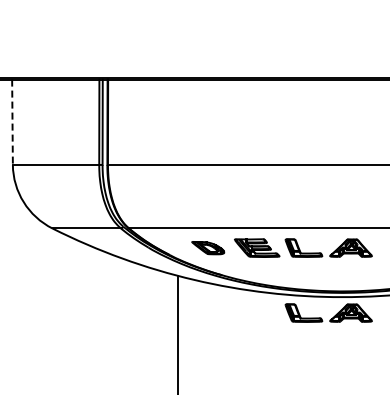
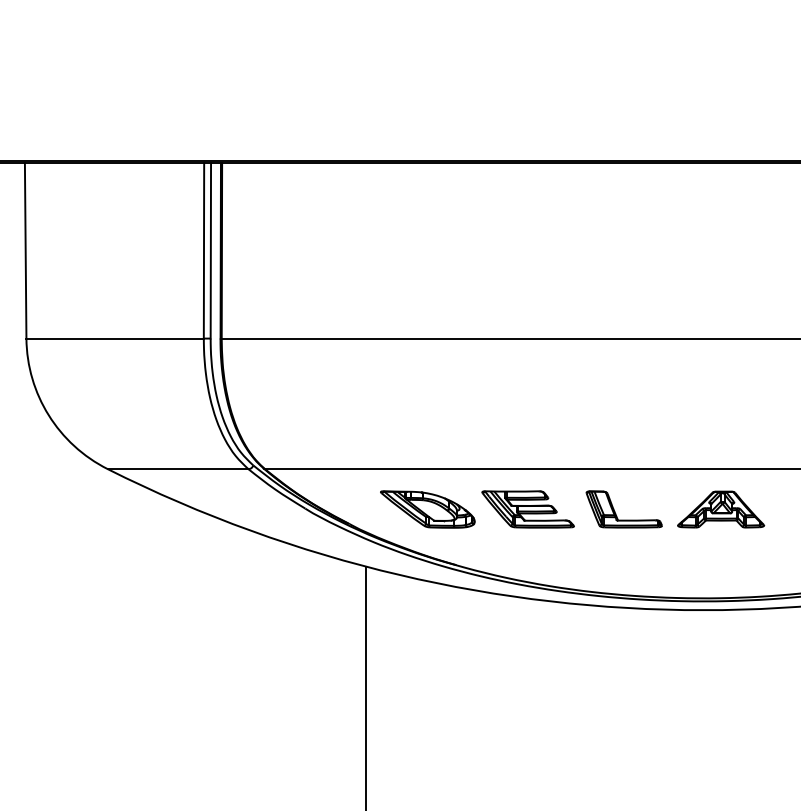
line: (12, 122) -> (25, 251), dashed -> solid
part: (207, 247) -> (426, 508), size x1.43
part: (333, 316) -> (684, 649), removed

